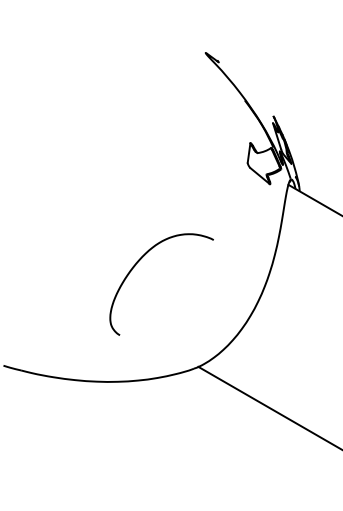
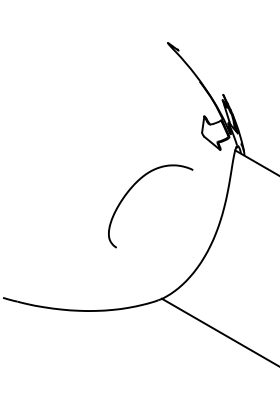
curve: (135, 266) -> (129, 191), moved

